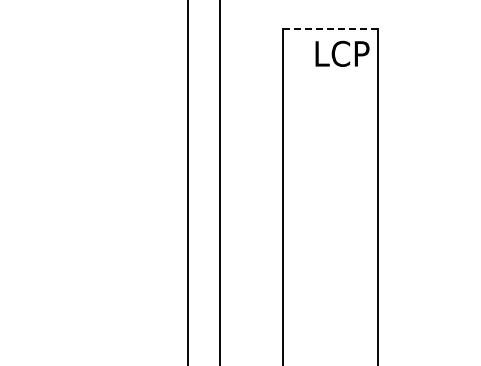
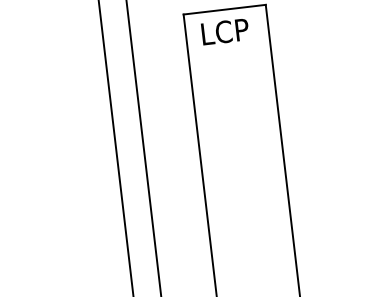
line: (330, 28) -> (224, 9), dashed -> solid
text: (342, 53) -> (225, 31), moved

